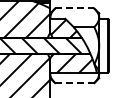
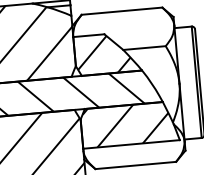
line: (74, 8) -> (121, 11), dashed -> solid
line: (74, 83) -> (135, 166), dashed -> solid

